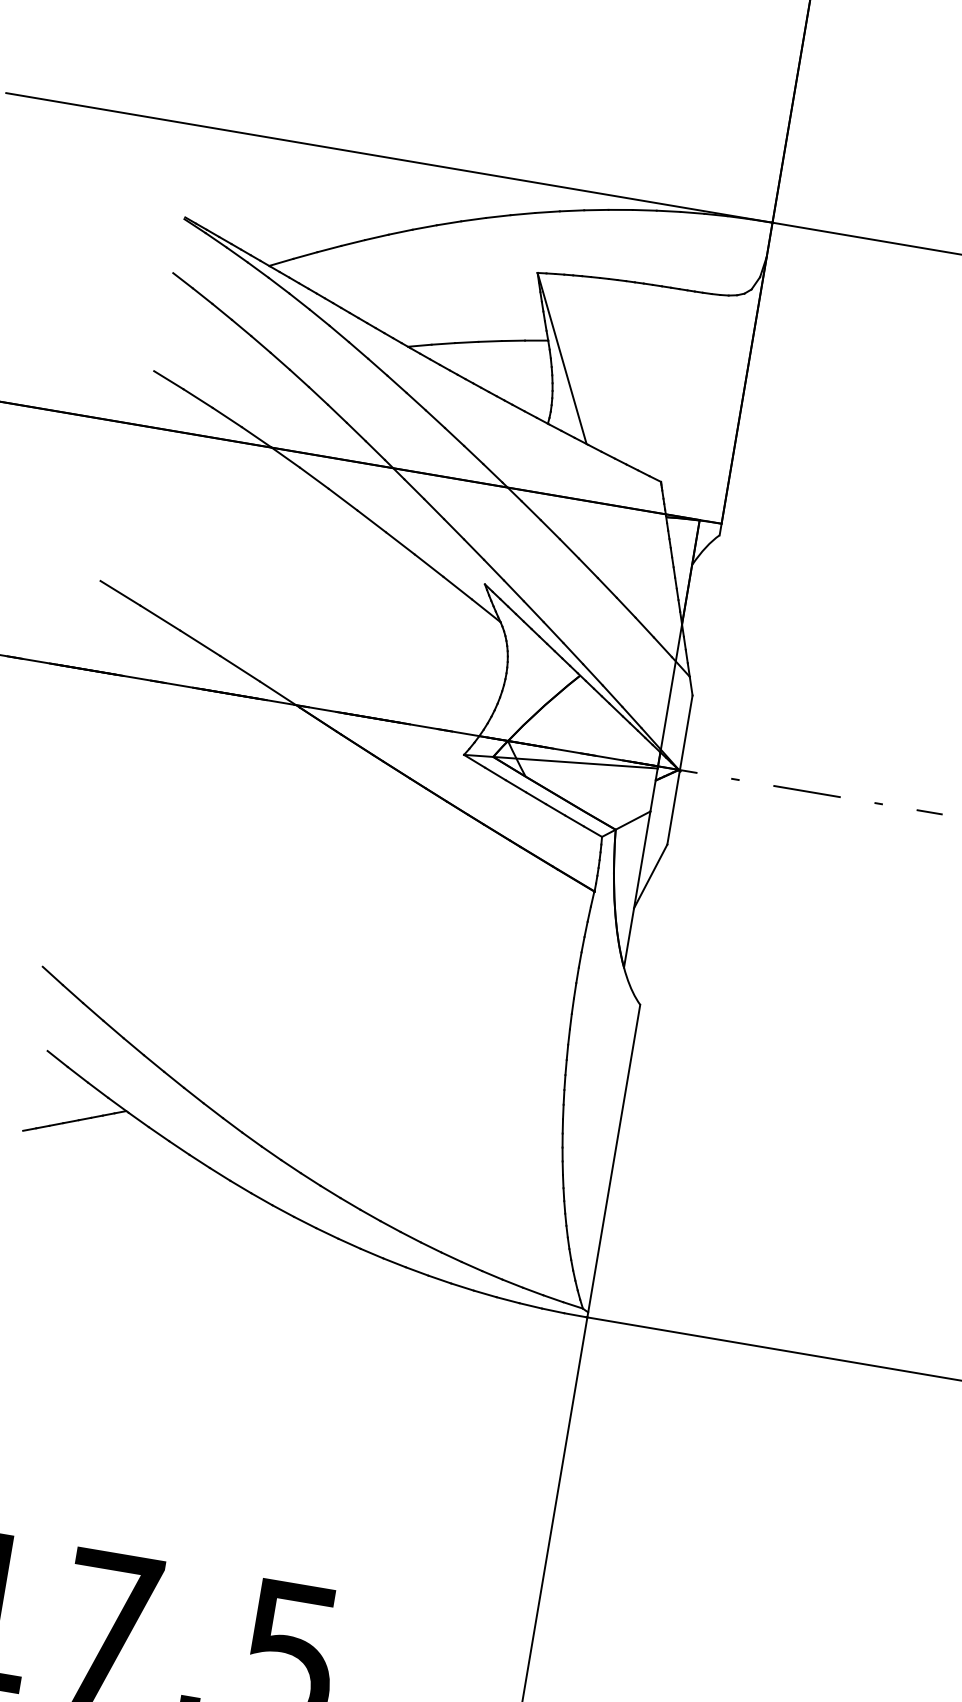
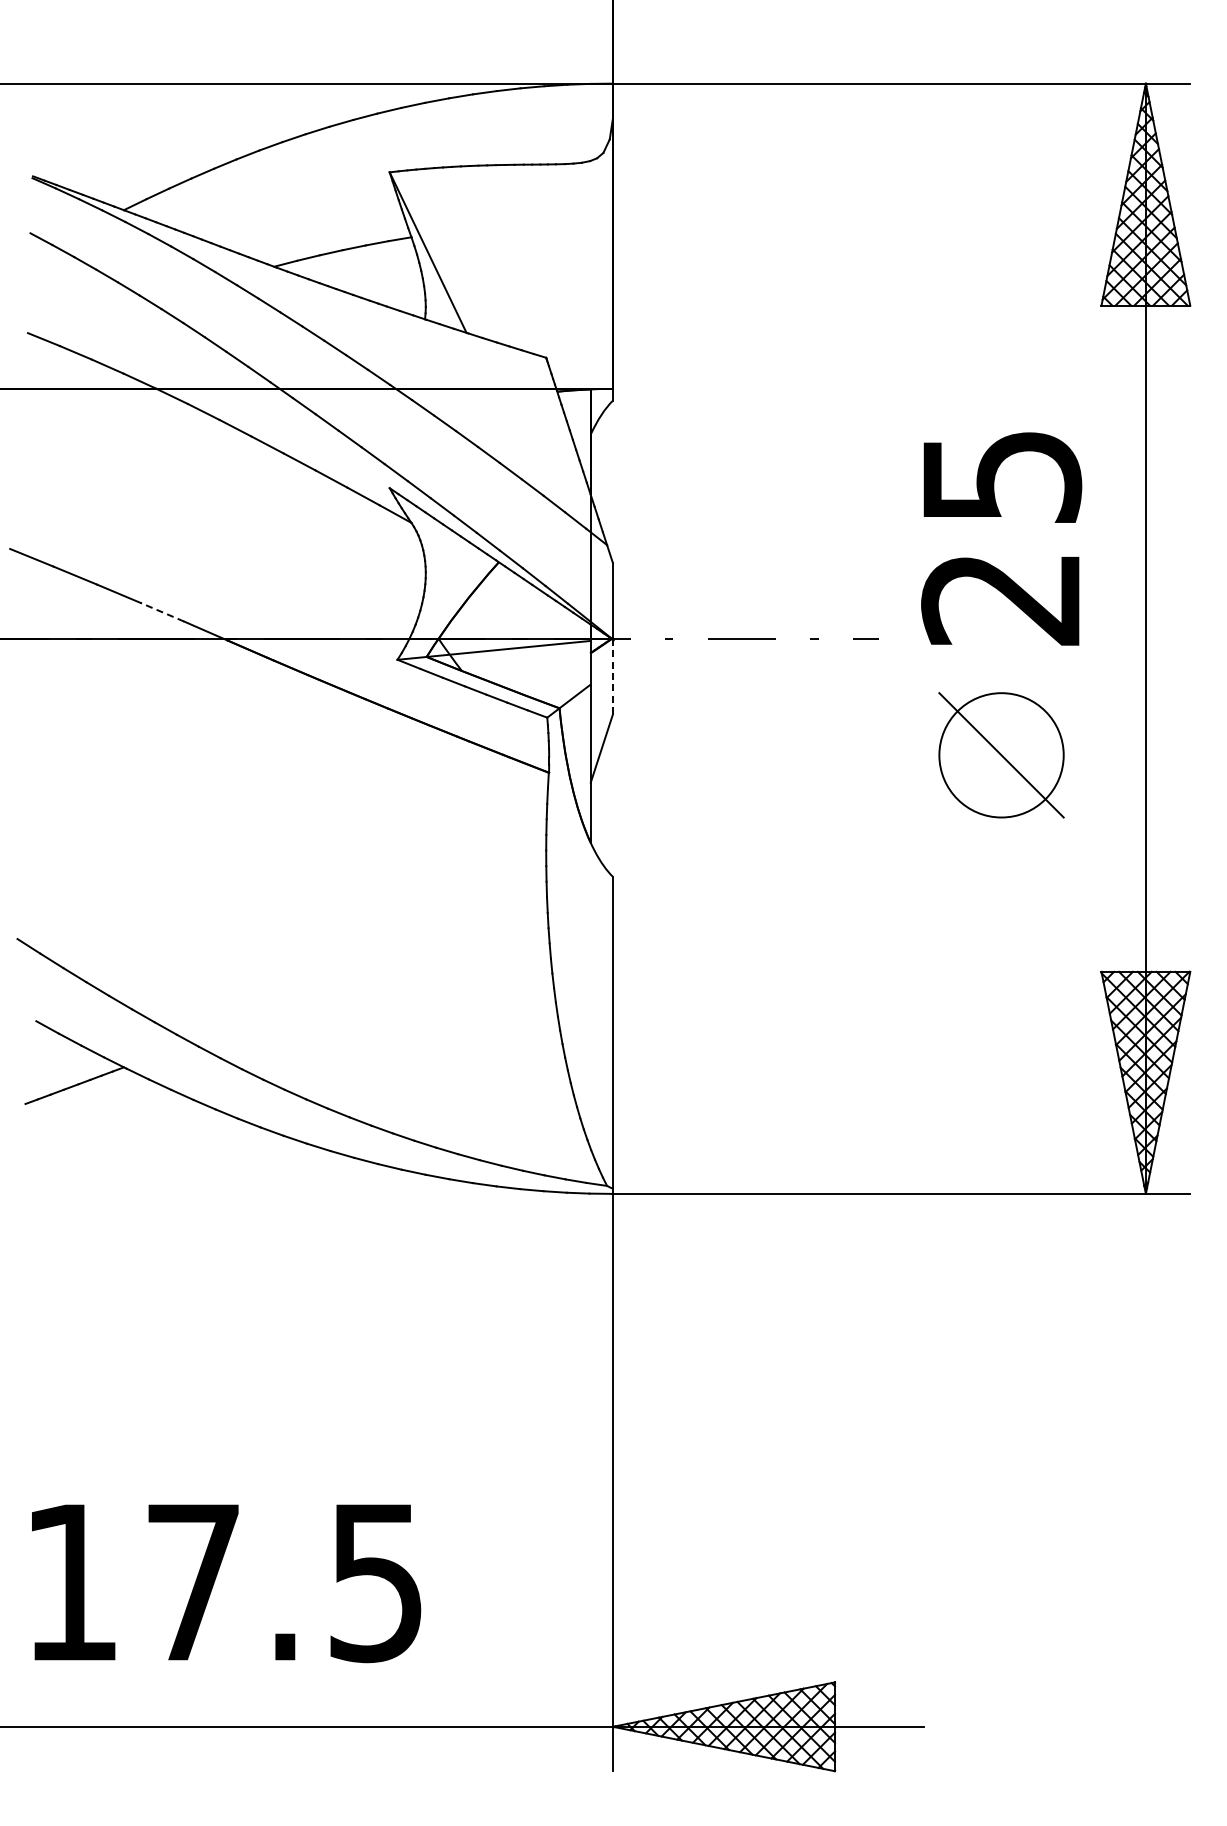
line: (240, 669) -> (162, 612), solid -> dashed
line: (673, 807) -> (612, 676), solid -> dashed

